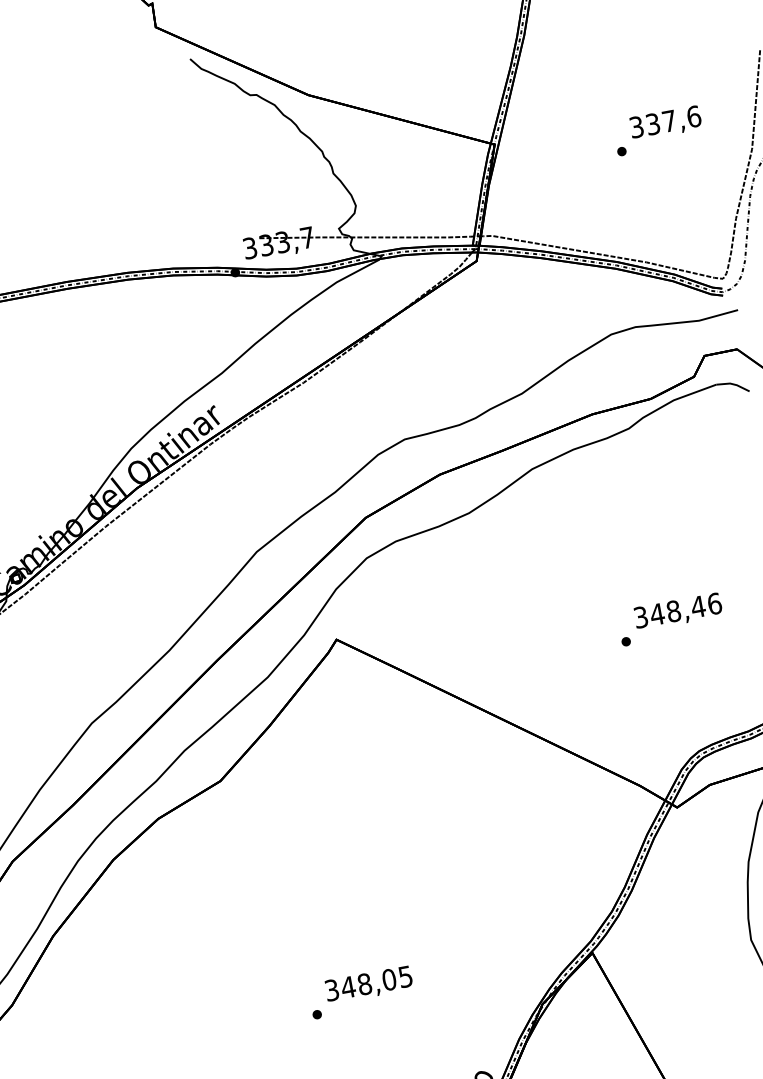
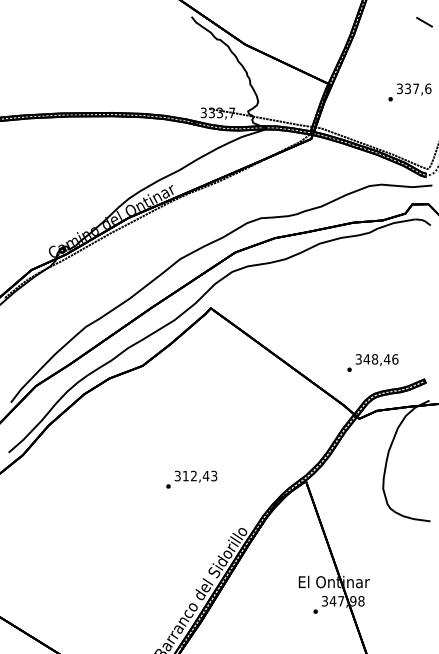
text: (669, 618) -> (372, 362), moved
text: (375, 981) -> (199, 475), 348,05 -> 312,43

